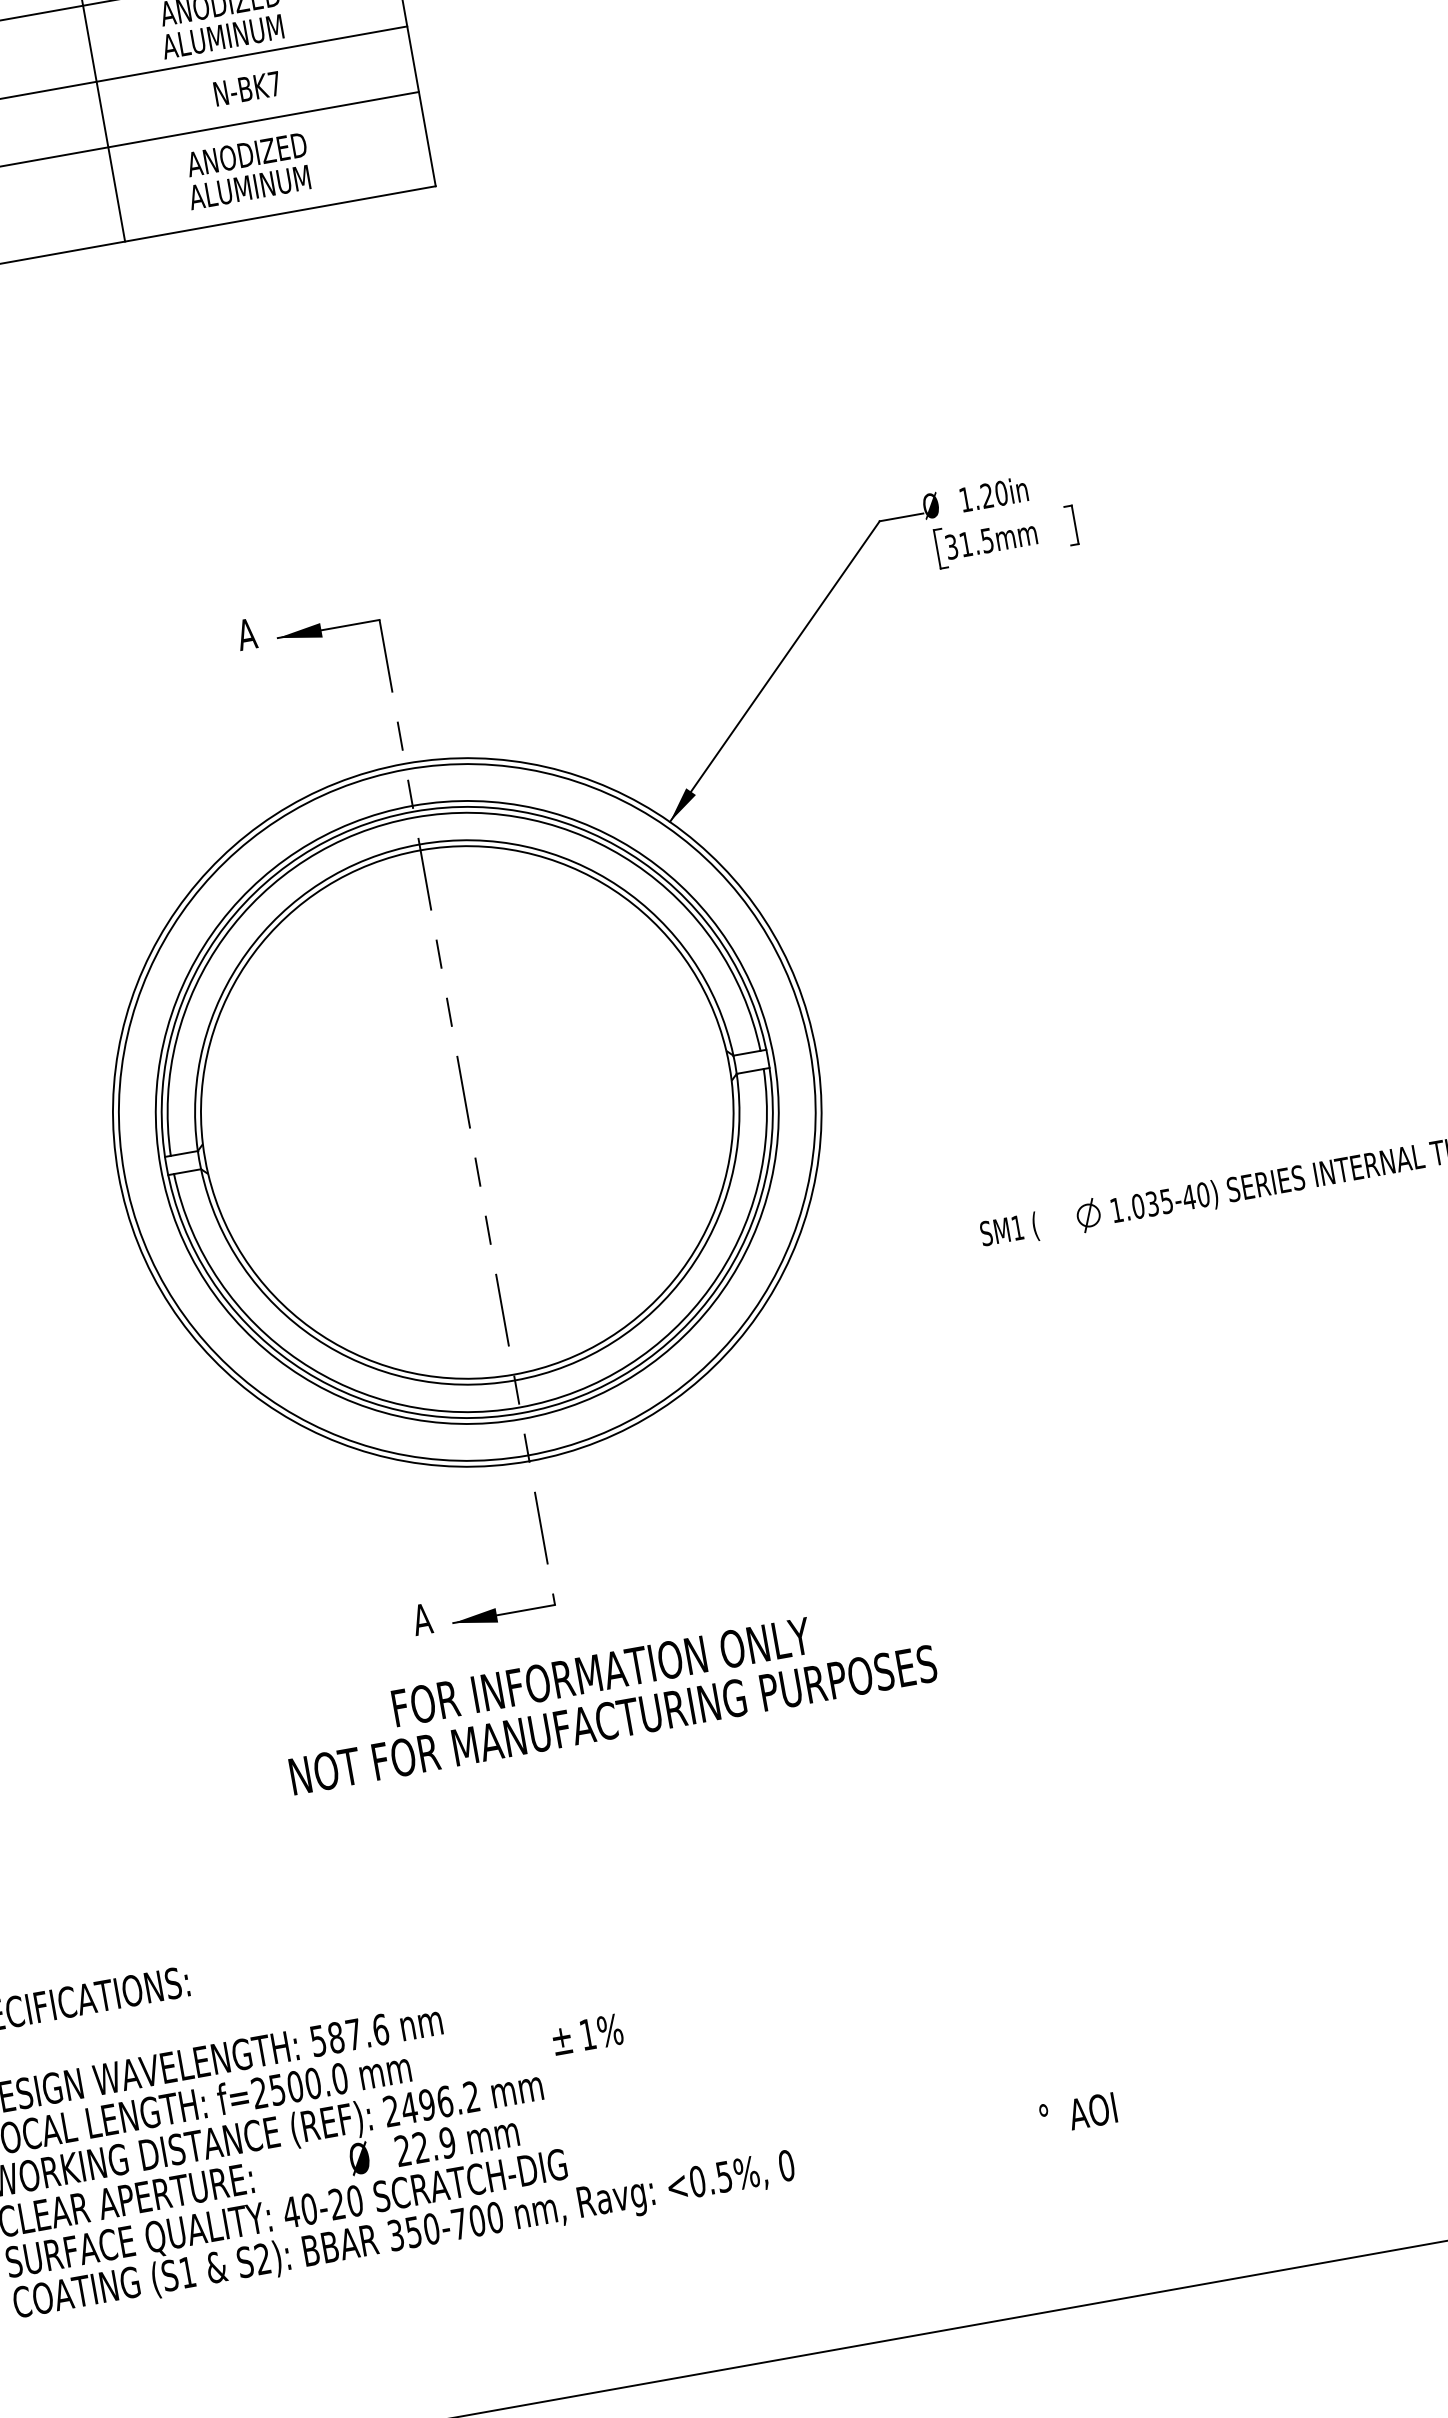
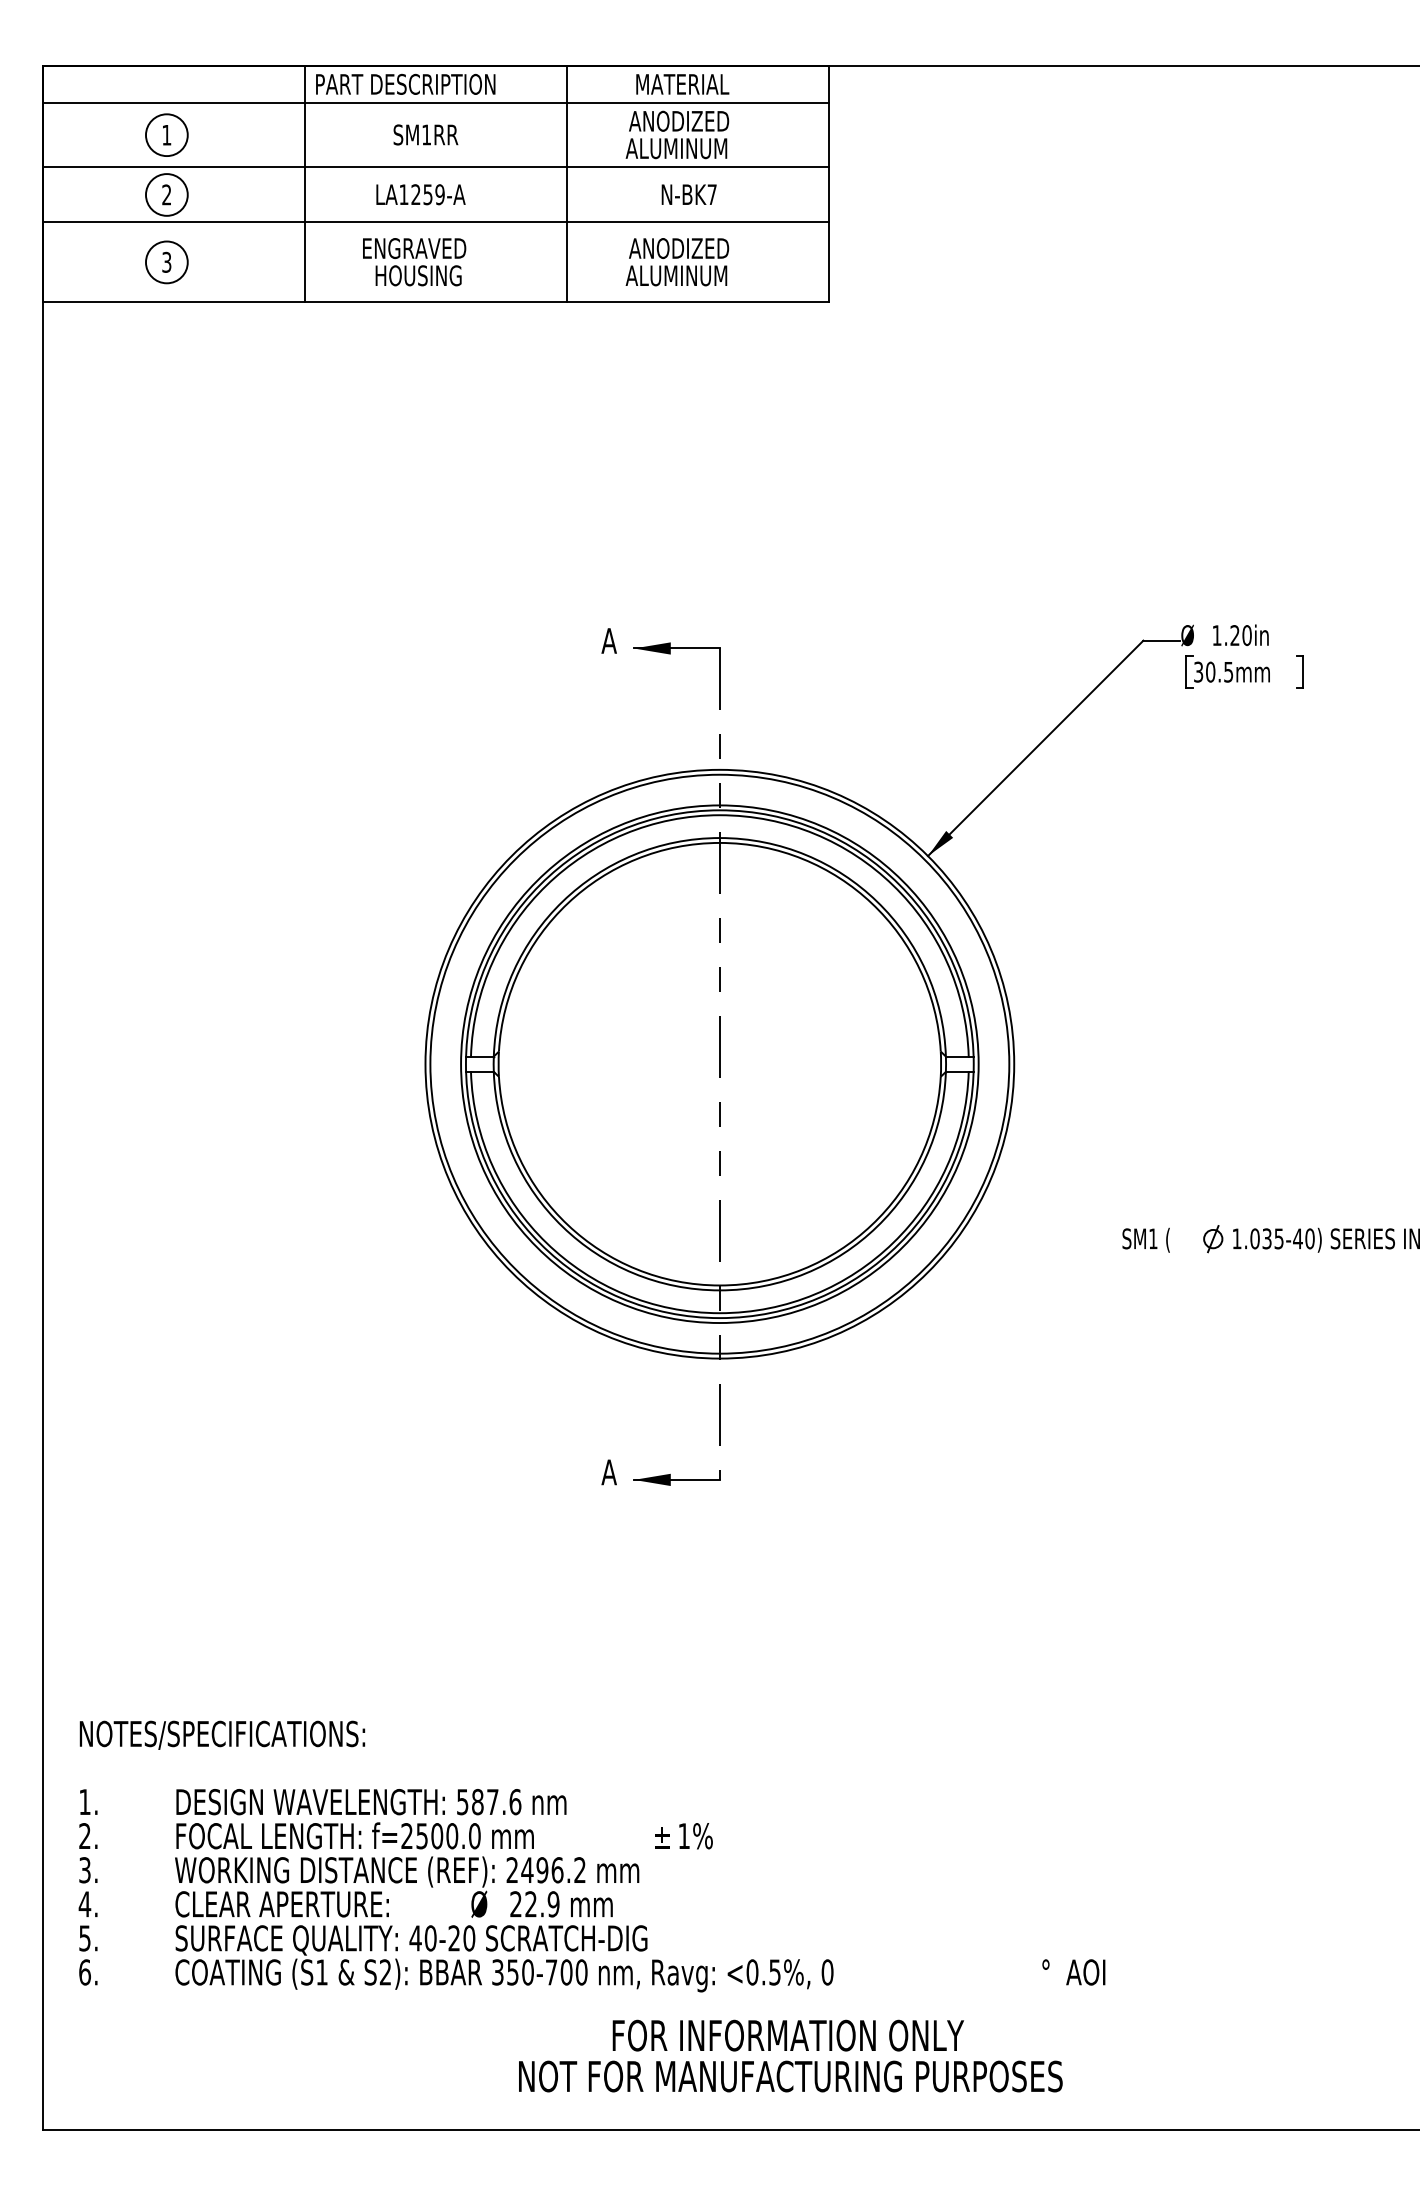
text: (965, 543) -> (1210, 671), 31.5mm -> 30.5mm
text: (608, 1695) -> (790, 2055), moved

